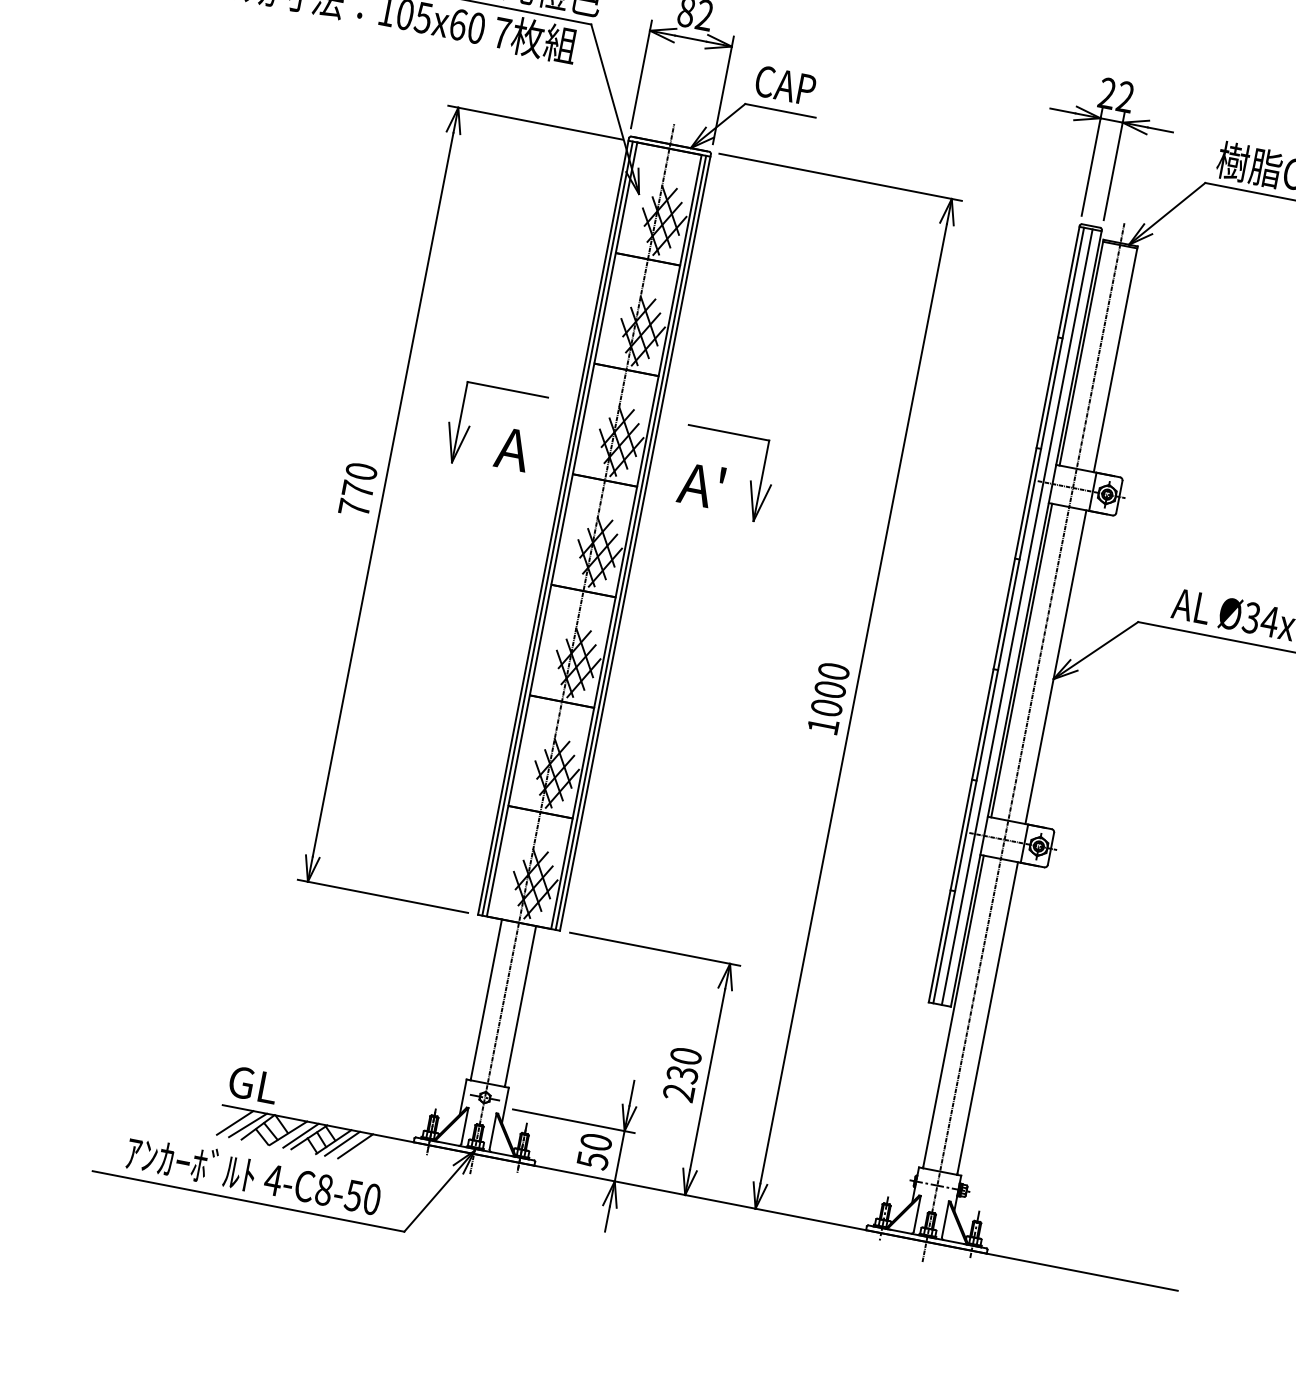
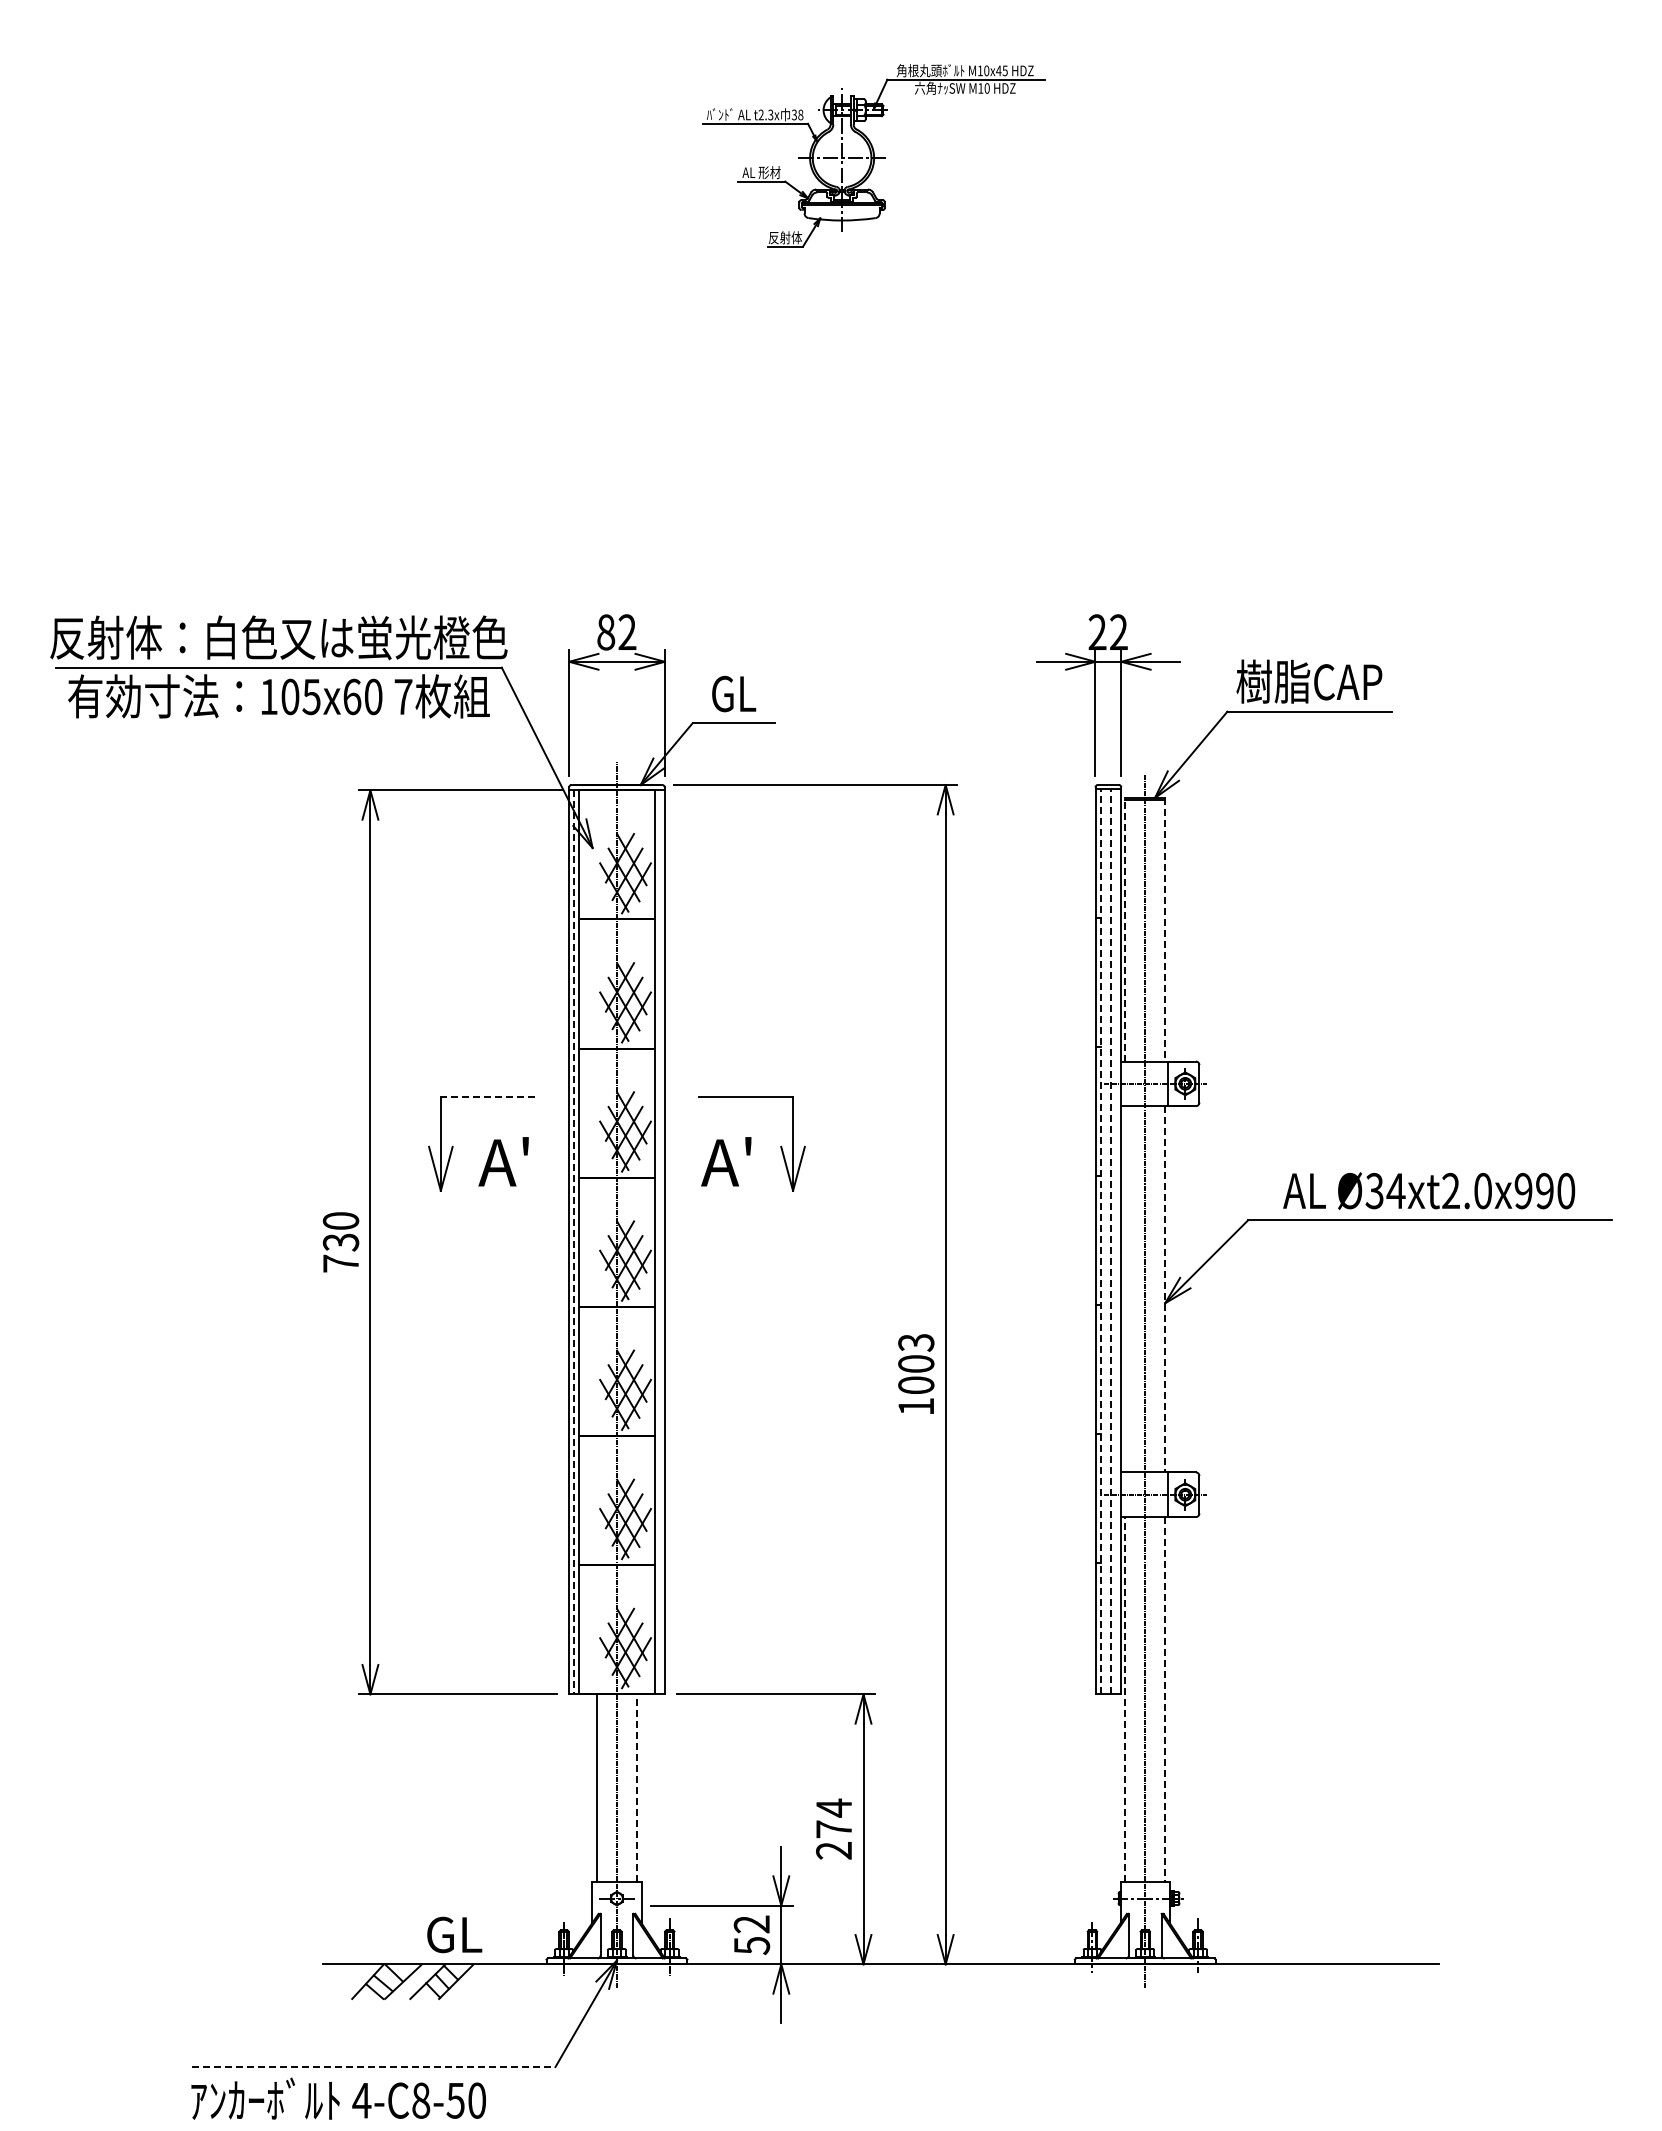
text: (785, 85) -> (733, 693), CAP -> GL
line: (1081, 352) -> (1125, 929), solid -> dashed
line: (1116, 359) -> (1165, 929), solid -> dashed
line: (507, 389) -> (487, 1096), solid -> dashed
text: (510, 447) -> (503, 1161), A -> A'
text: (357, 489) -> (340, 1242), 770 -> 730
line: (557, 528) -> (574, 1242), solid -> dashed
line: (630, 542) -> (659, 1242), removed
line: (1008, 615) -> (1100, 1241), solid -> dashed
line: (1016, 617) -> (1110, 1241), solid -> dashed
line: (1021, 660) -> (1125, 1289), removed
line: (1056, 667) -> (1165, 1289), solid -> dashed
text: (834, 671) -> (916, 1342), 1000 -> 1003
line: (520, 1006) -> (636, 1788), solid -> dashed
line: (953, 1011) -> (1125, 1699), solid -> dashed
line: (987, 1018) -> (1165, 1699), solid -> dashed
text: (684, 1065) -> (834, 1818), 230 -> 274
text: (253, 1084) -> (454, 1934), moved
line: (235, 1122) -> (341, 1981), removed
line: (248, 1125) -> (356, 1981), removed
line: (300, 1135) -> (417, 1981), removed
text: (595, 1142) -> (751, 1924), 50 -> 52
line: (342, 1143) -> (466, 1981), removed
line: (355, 1146) -> (481, 1981), removed
text: (253, 1174) -> (338, 2098), moved
line: (248, 1201) -> (373, 2067), solid -> dashed

